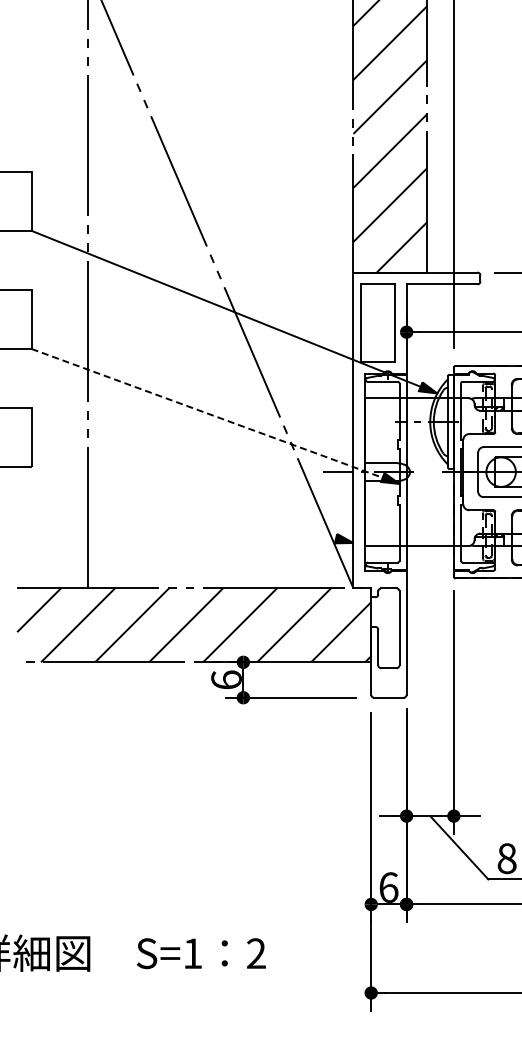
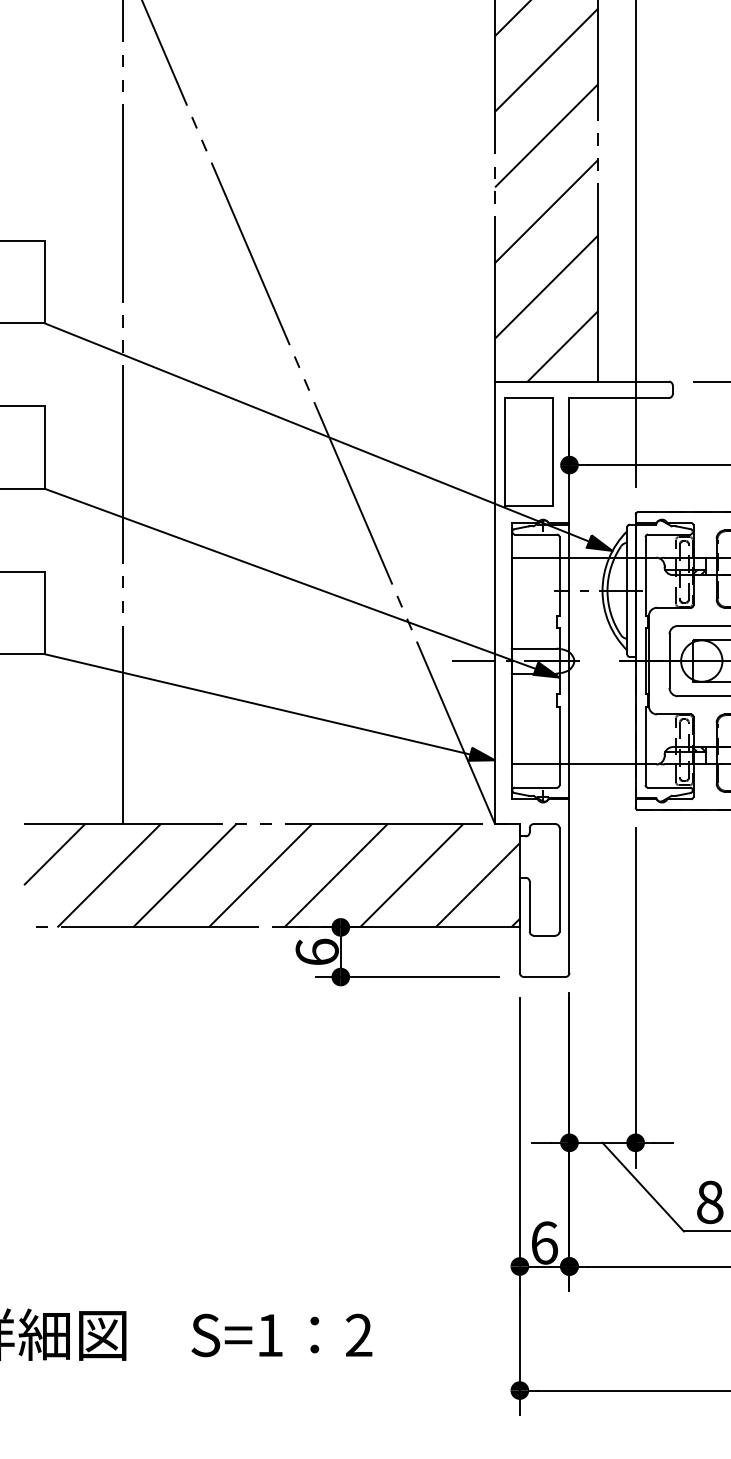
line: (215, 416) -> (301, 583), dashed -> solid
line: (192, 505) -> (269, 707), added

